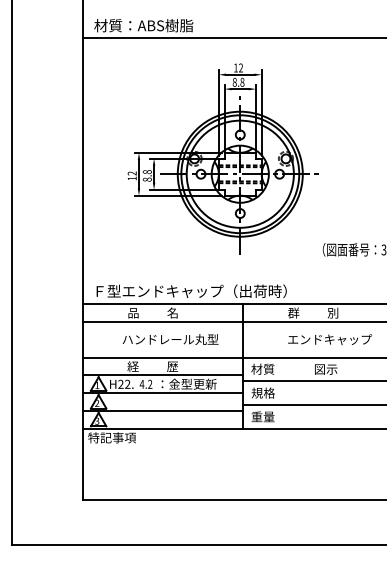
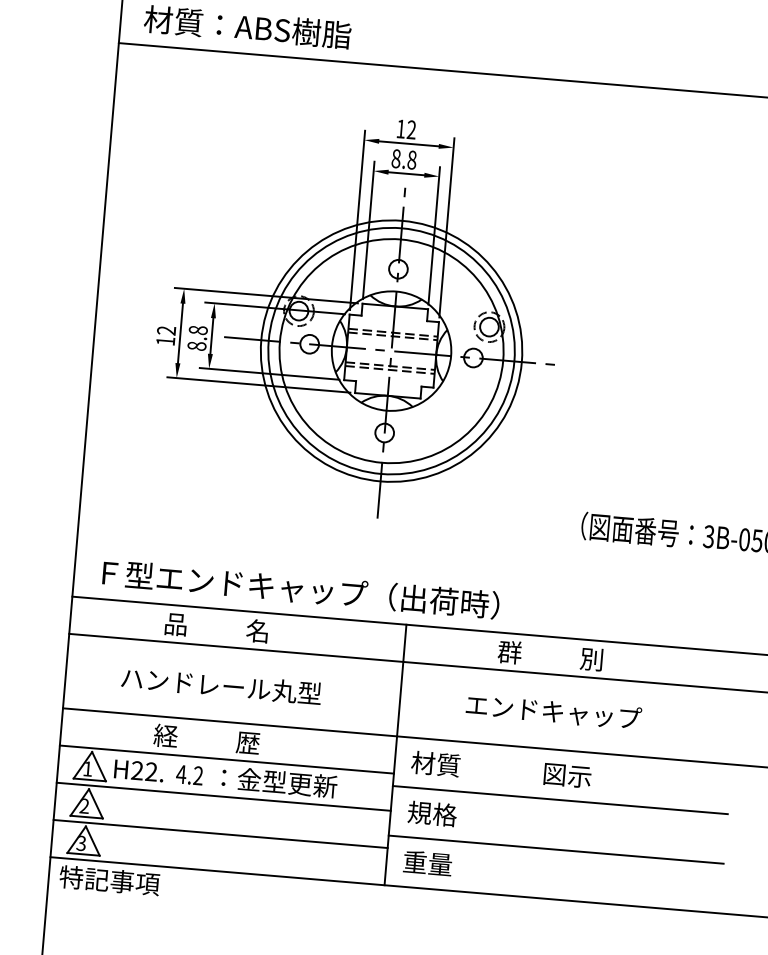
part: (222, 158) -> (357, 315), moved
text: (170, 339) -> (221, 685), moved
text: (330, 339) -> (554, 711), moved

